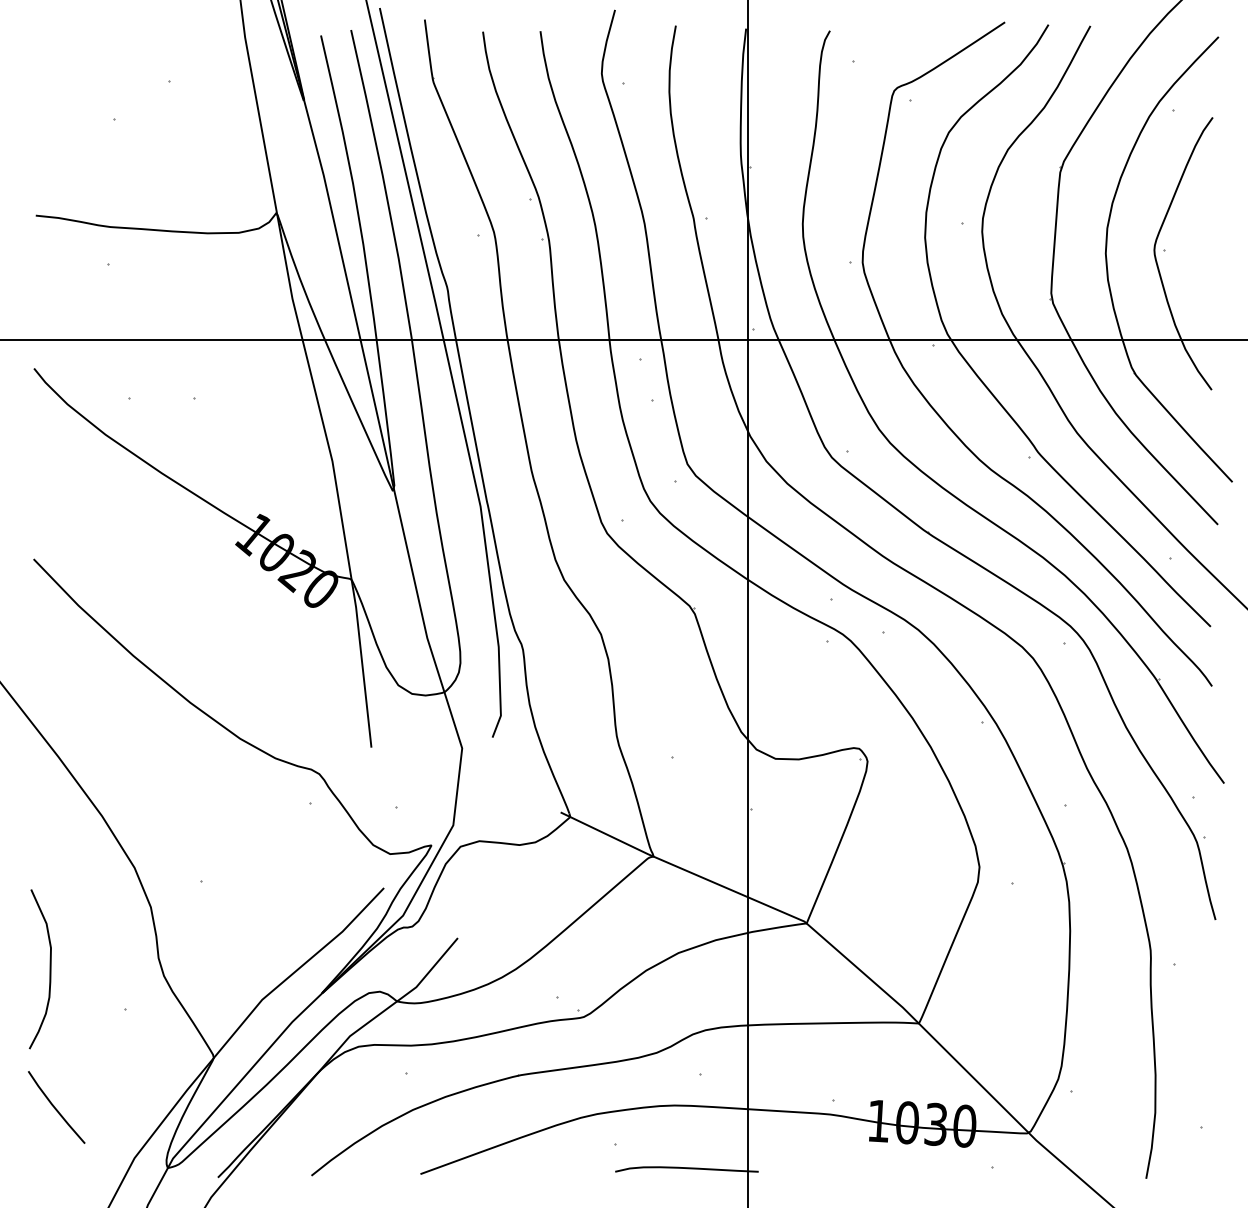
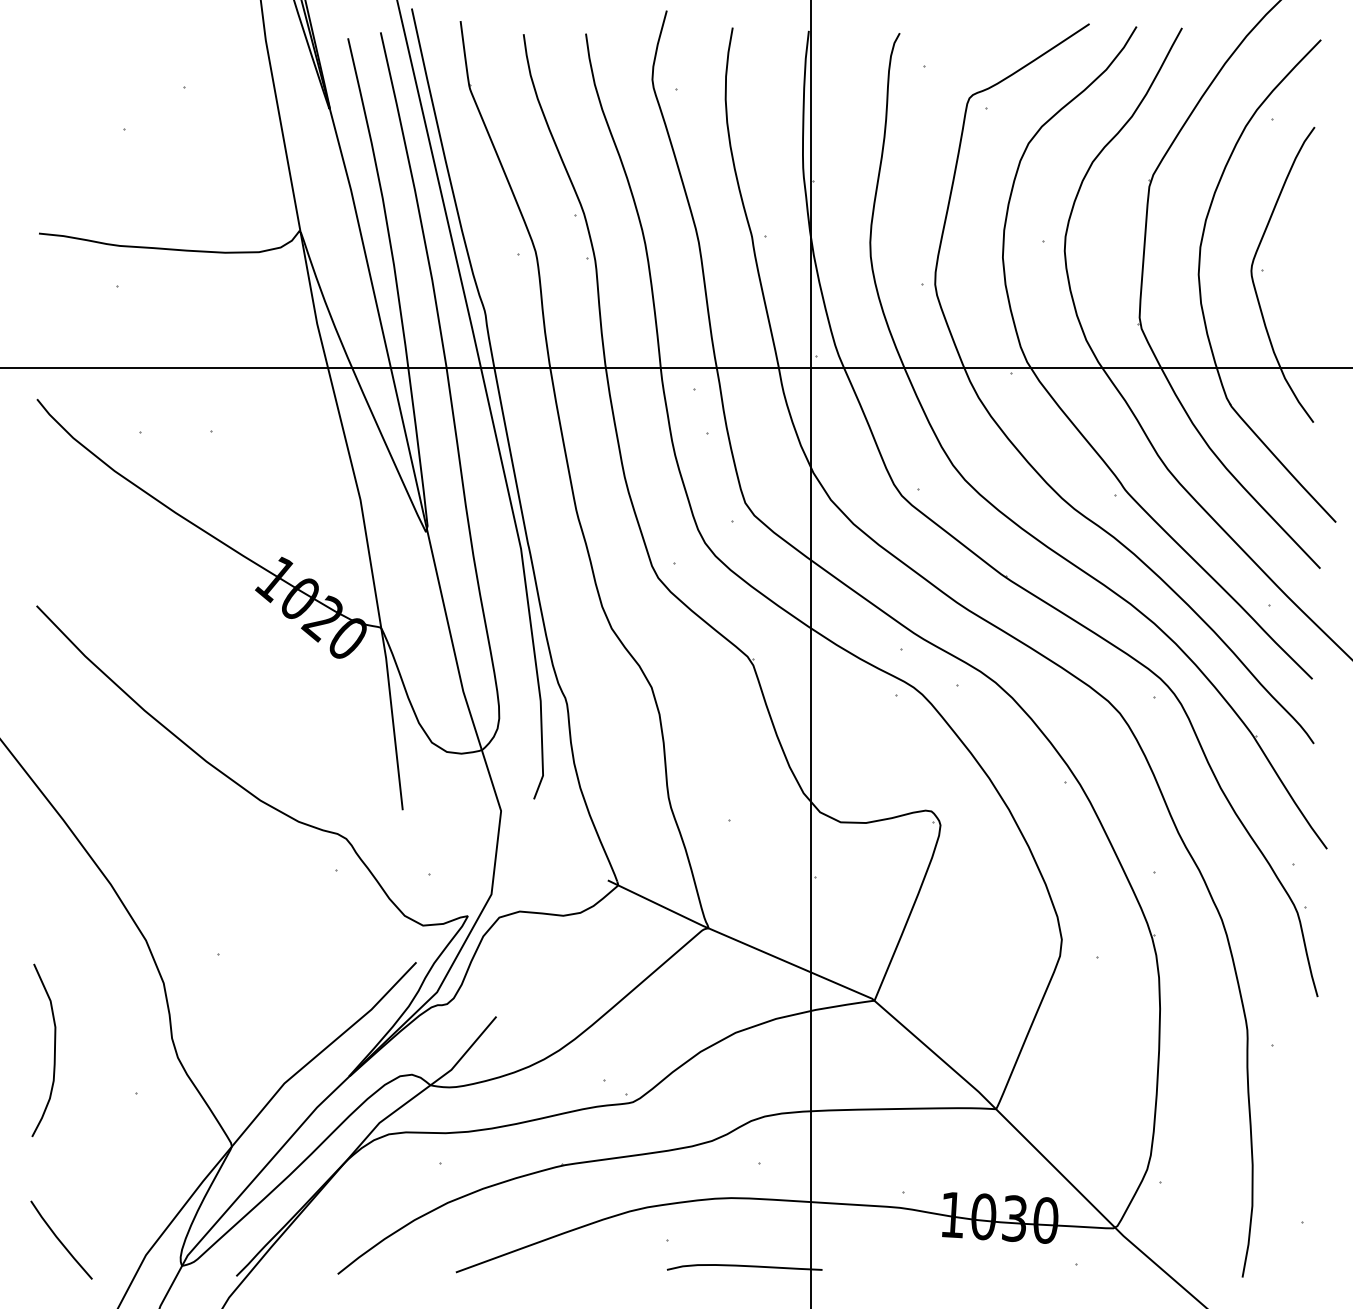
line: (55, 1107) -> (60, 1240), moved

